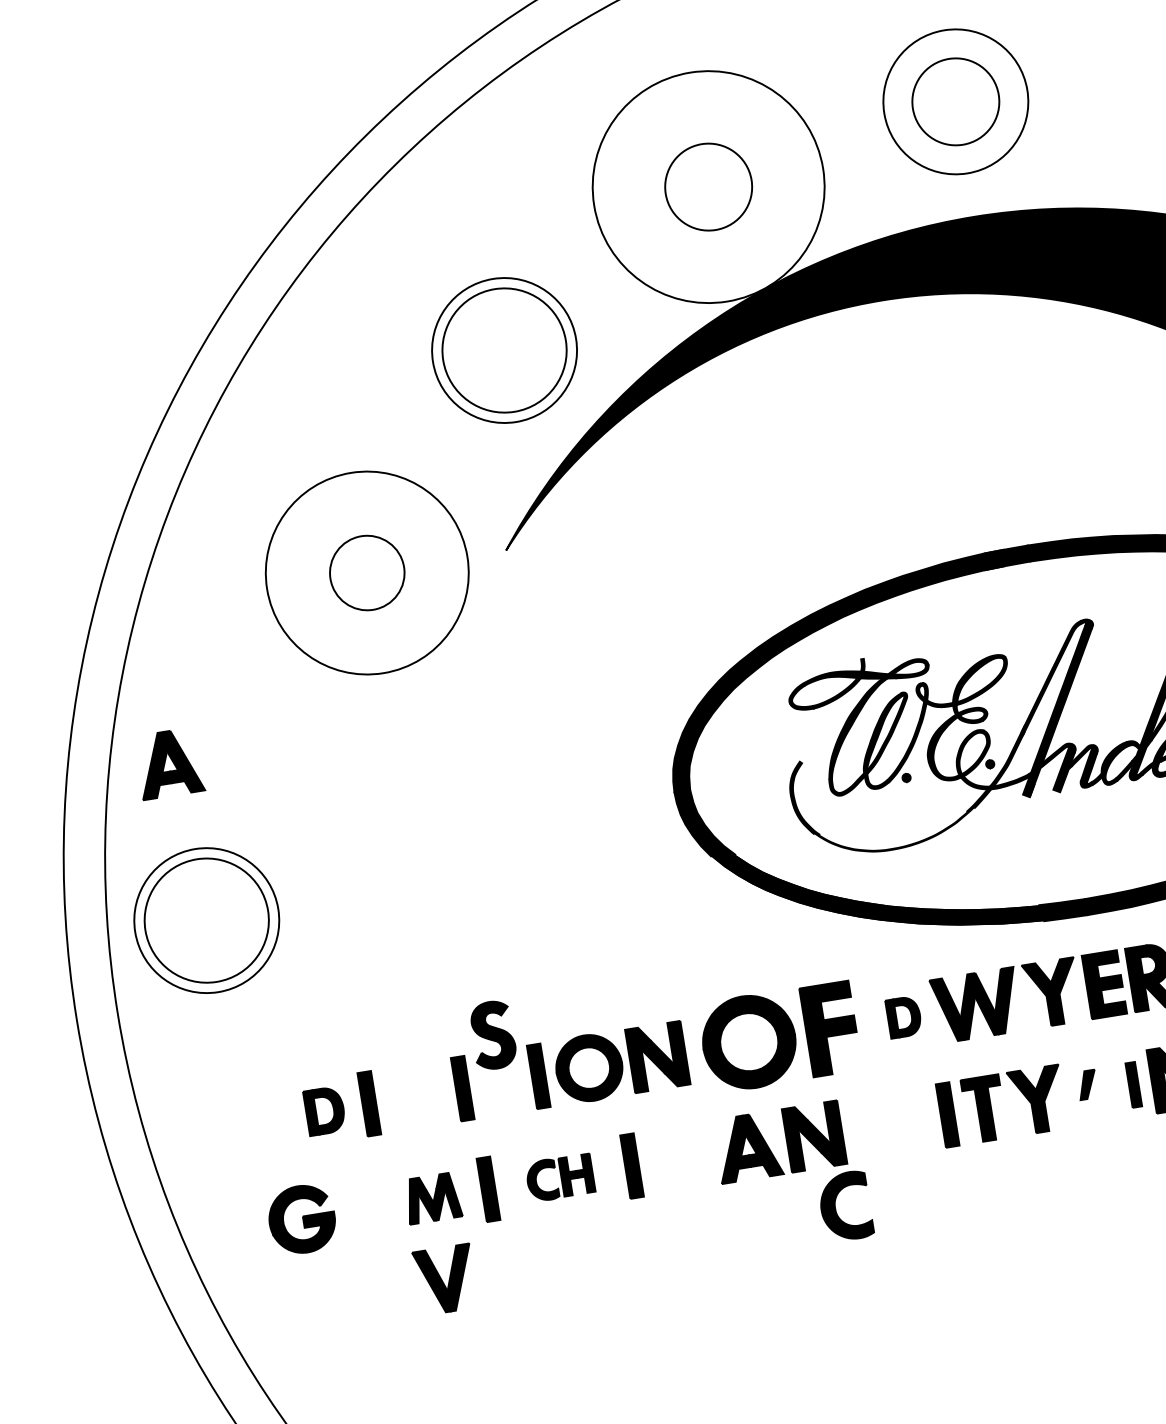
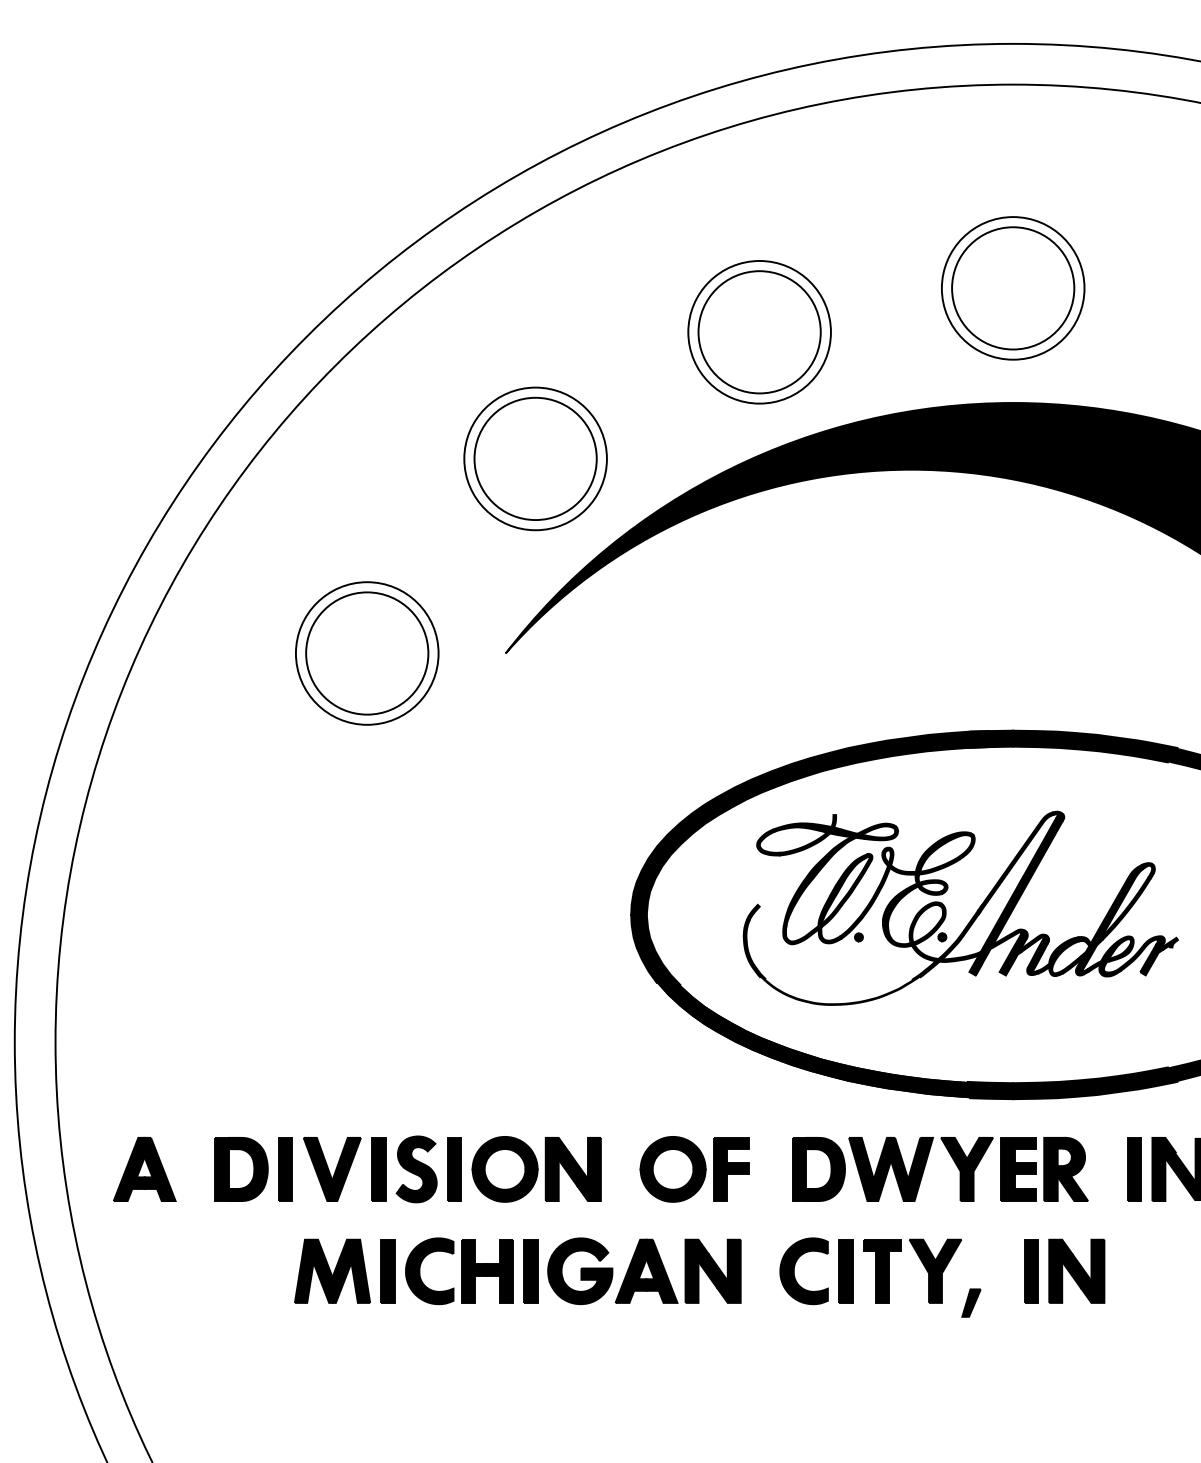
circle: (956, 101) -> (1013, 288), size x1.43
circle: (708, 186) -> (759, 331), size x0.62
circle: (708, 187) -> (759, 332), size x1.43
circle: (367, 572) -> (367, 653), size x1.67
circle: (366, 573) -> (366, 653), size x0.71
part: (168, 762) -> (144, 1168), moved
part: (206, 920) -> (156, 965), removed
part: (903, 1017) -> (818, 1169), size x1.67
part: (492, 1035) -> (416, 1169), moved
part: (779, 1037) -> (694, 1169), size x0.71
part: (1087, 1084) -> (971, 1302), moved
part: (1133, 1084) -> (1031, 1271), size x1.43
part: (324, 1111) -> (241, 1169), size x1.43
part: (560, 1177) -> (459, 1271), size x1.67
part: (432, 1197) -> (332, 1270), size x1.43
part: (835, 1208) -> (794, 1271), moved
part: (302, 1219) -> (580, 1271), moved
part: (445, 1279) -> (332, 1169), moved

